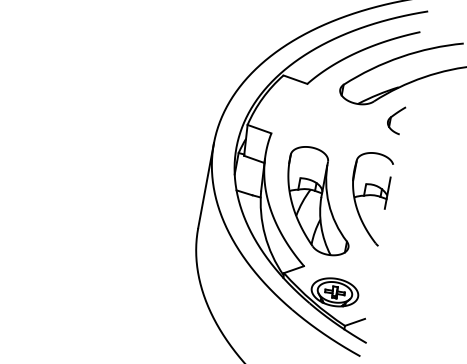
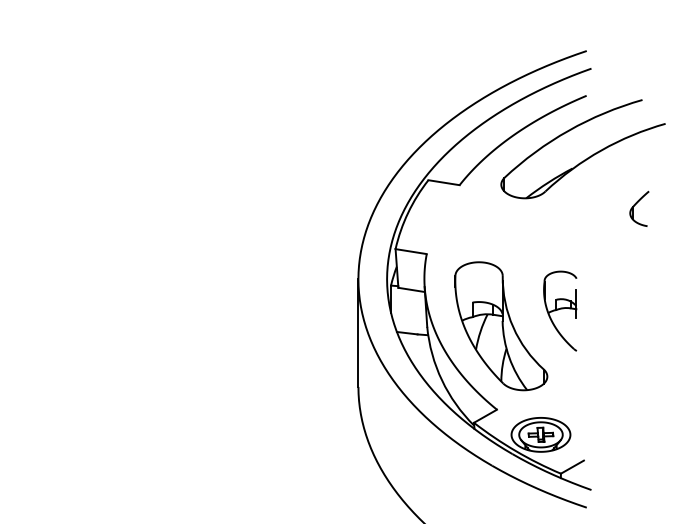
part: (395, 119) -> (639, 208), moved
part: (368, 197) -> (560, 310), size x0.7

